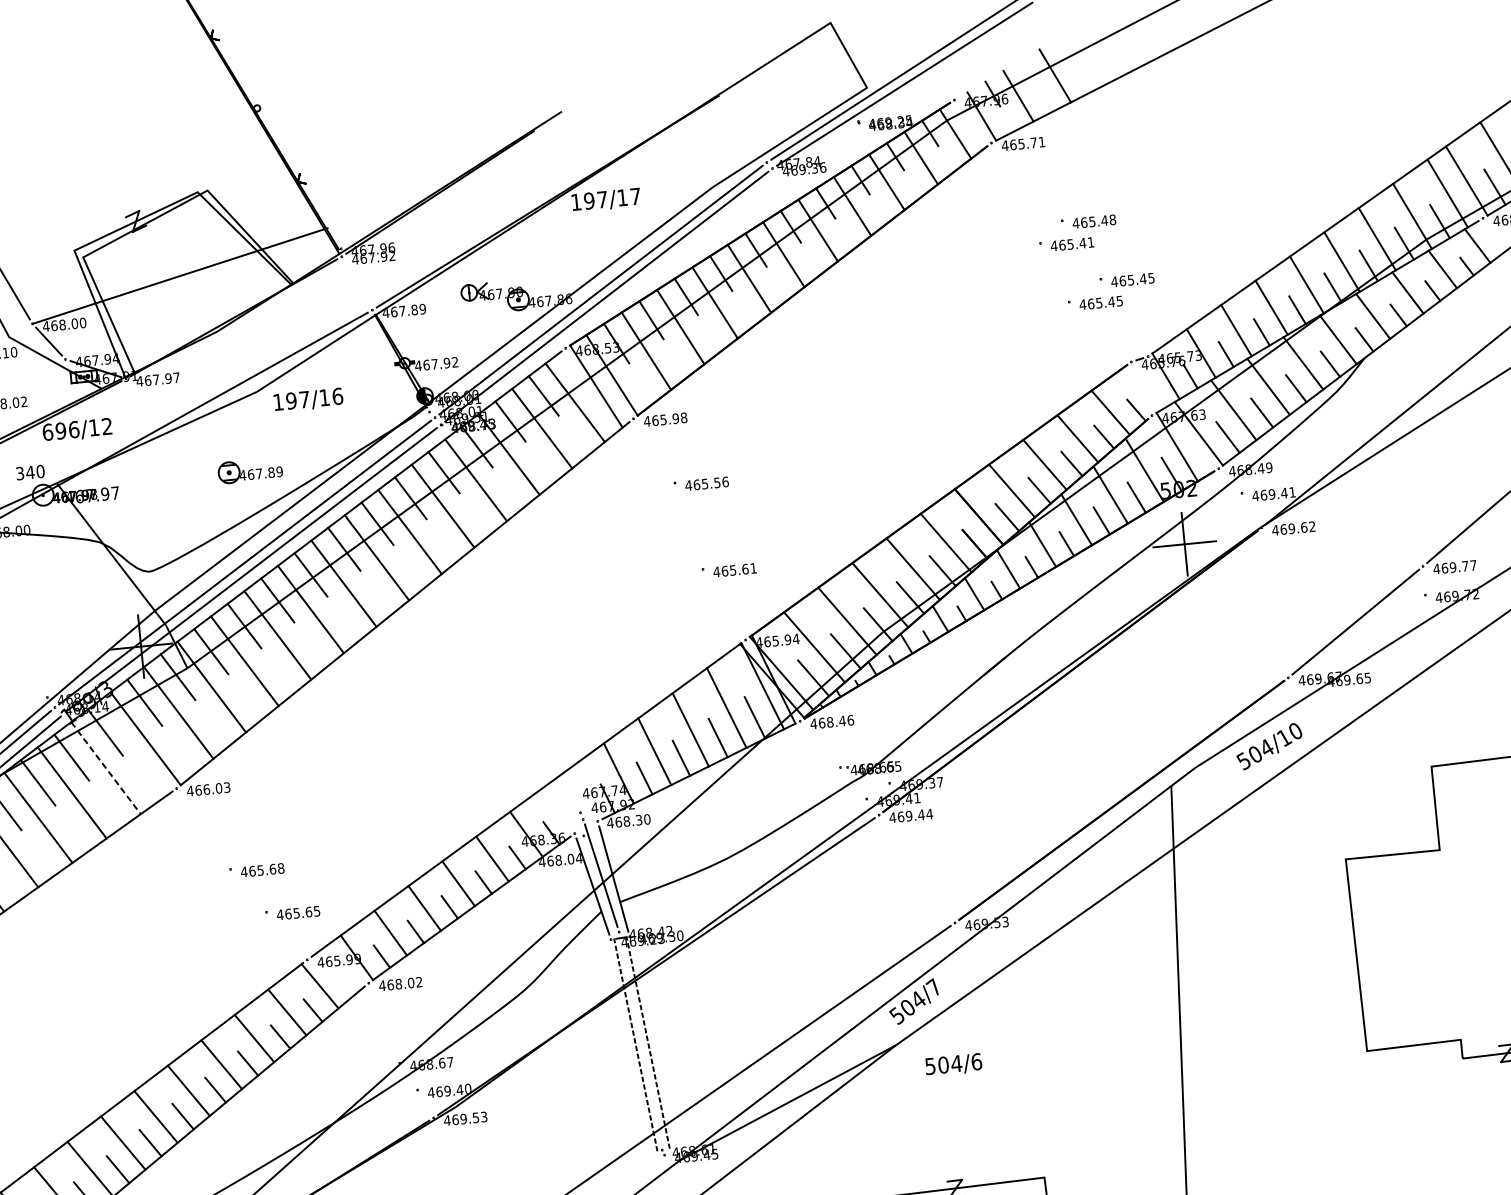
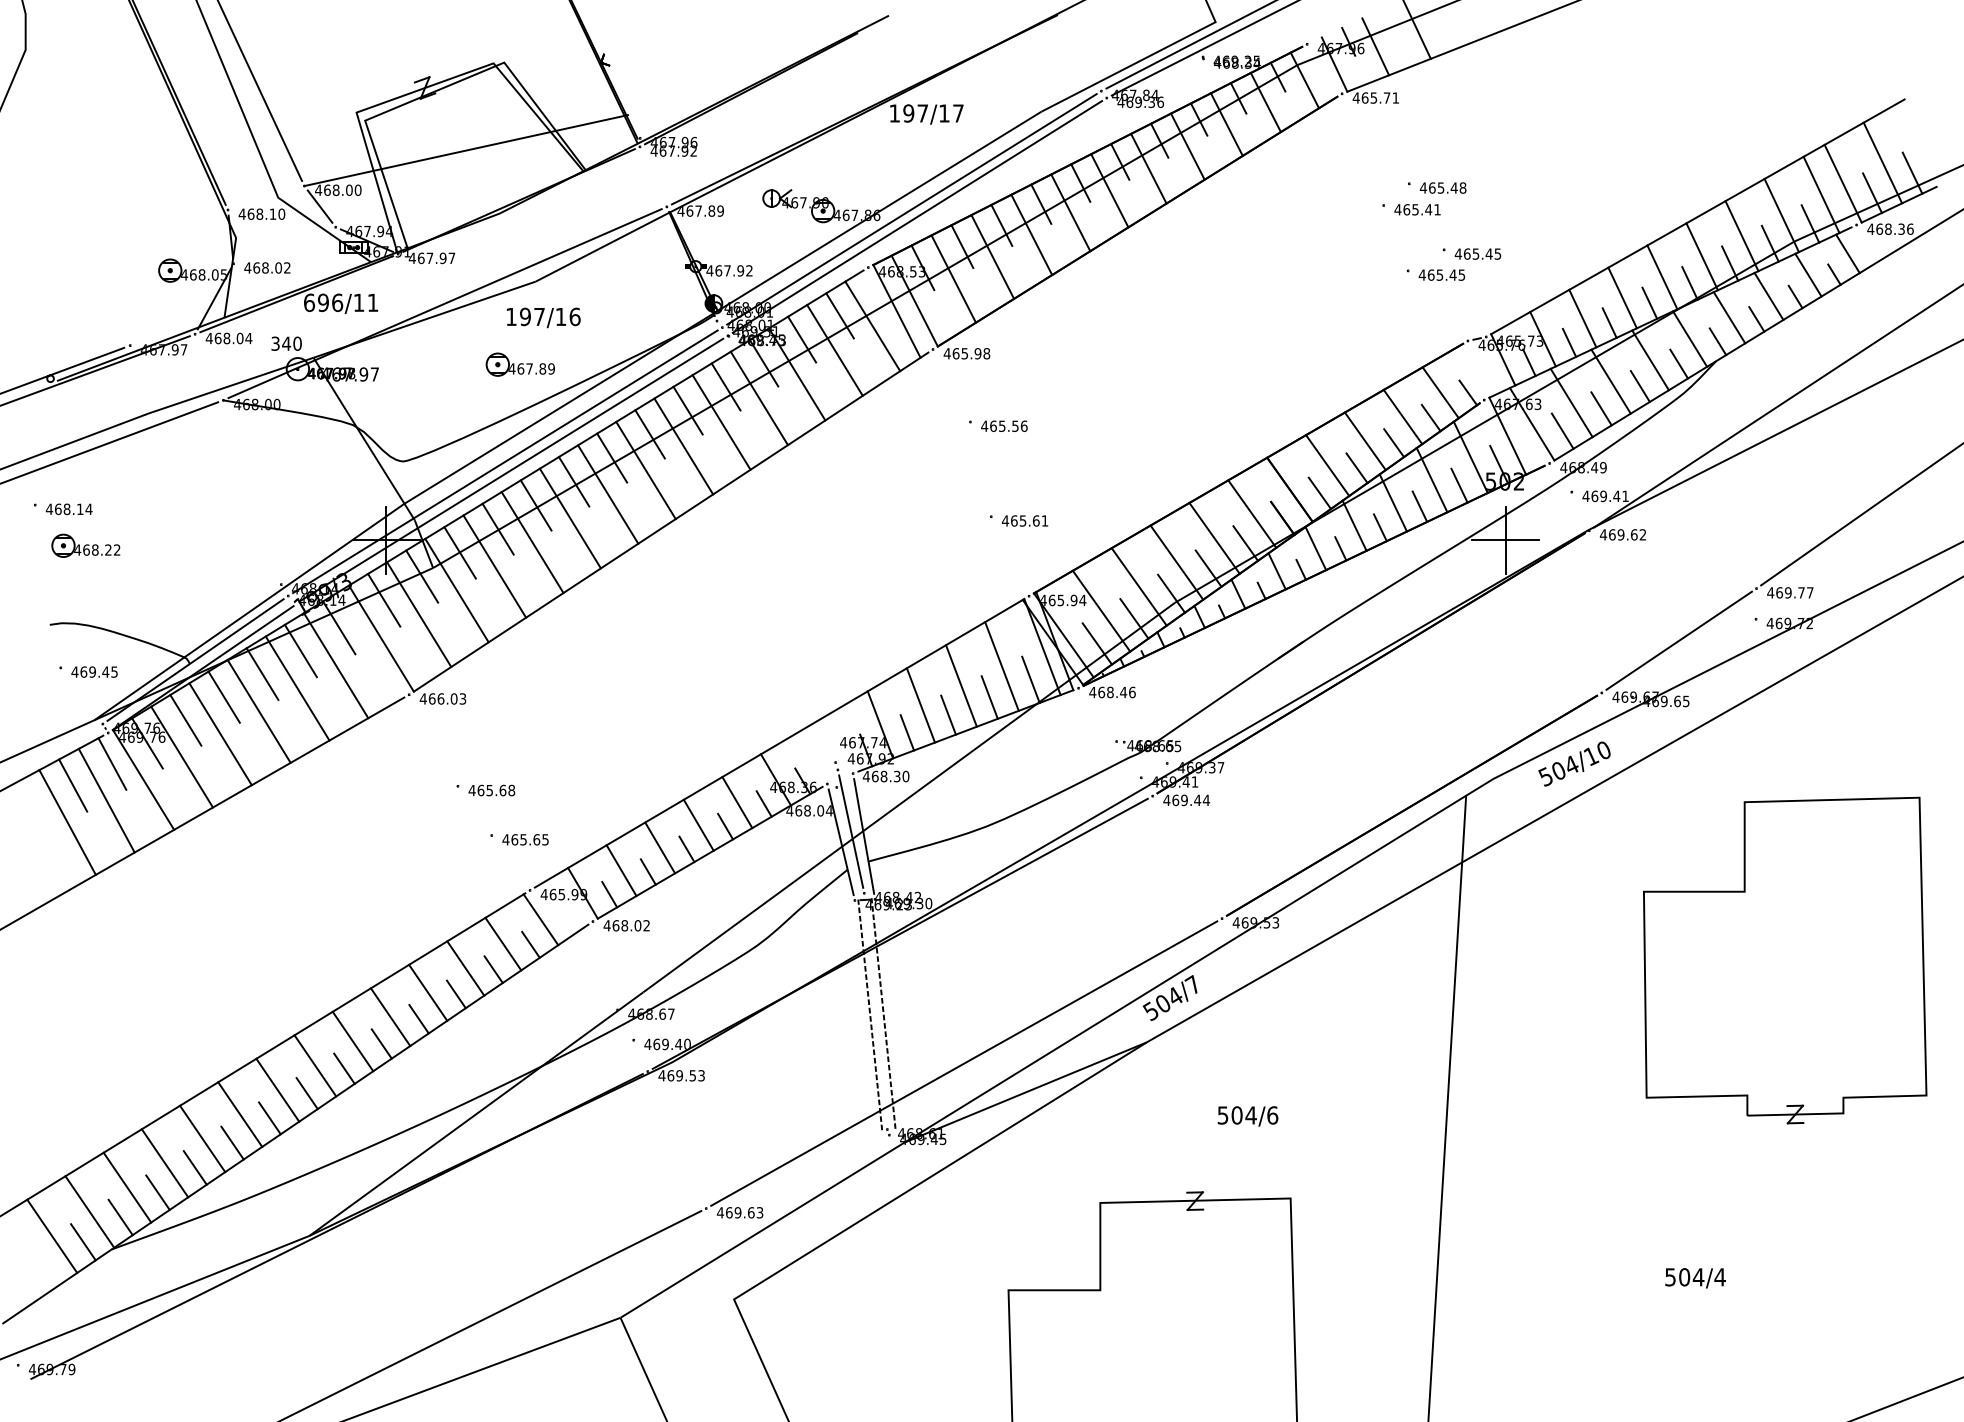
text: (308, 399) -> (543, 317), moved
text: (106, 426) -> (372, 302), 696/12 -> 696/11
line: (106, 767) -> (336, 665), dashed -> solid
text: (953, 1065) -> (1247, 1116), moved

